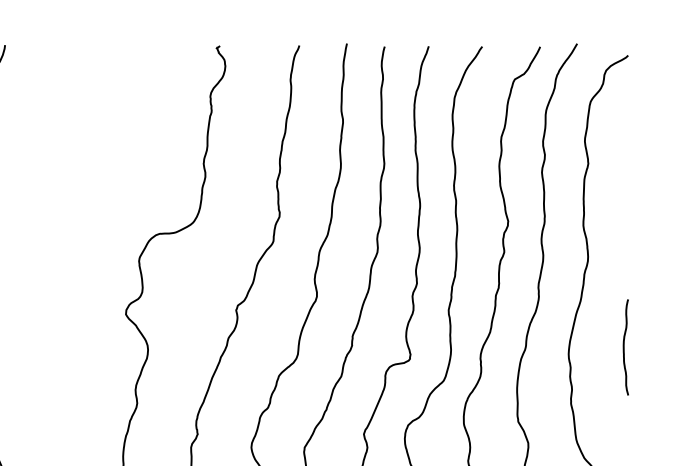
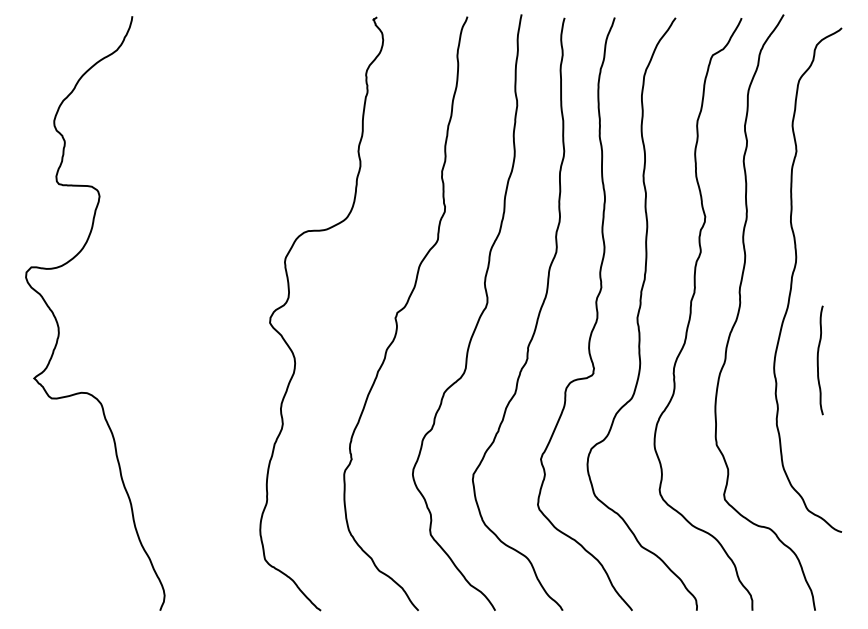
curve: (624, 347) -> (818, 360), moved

